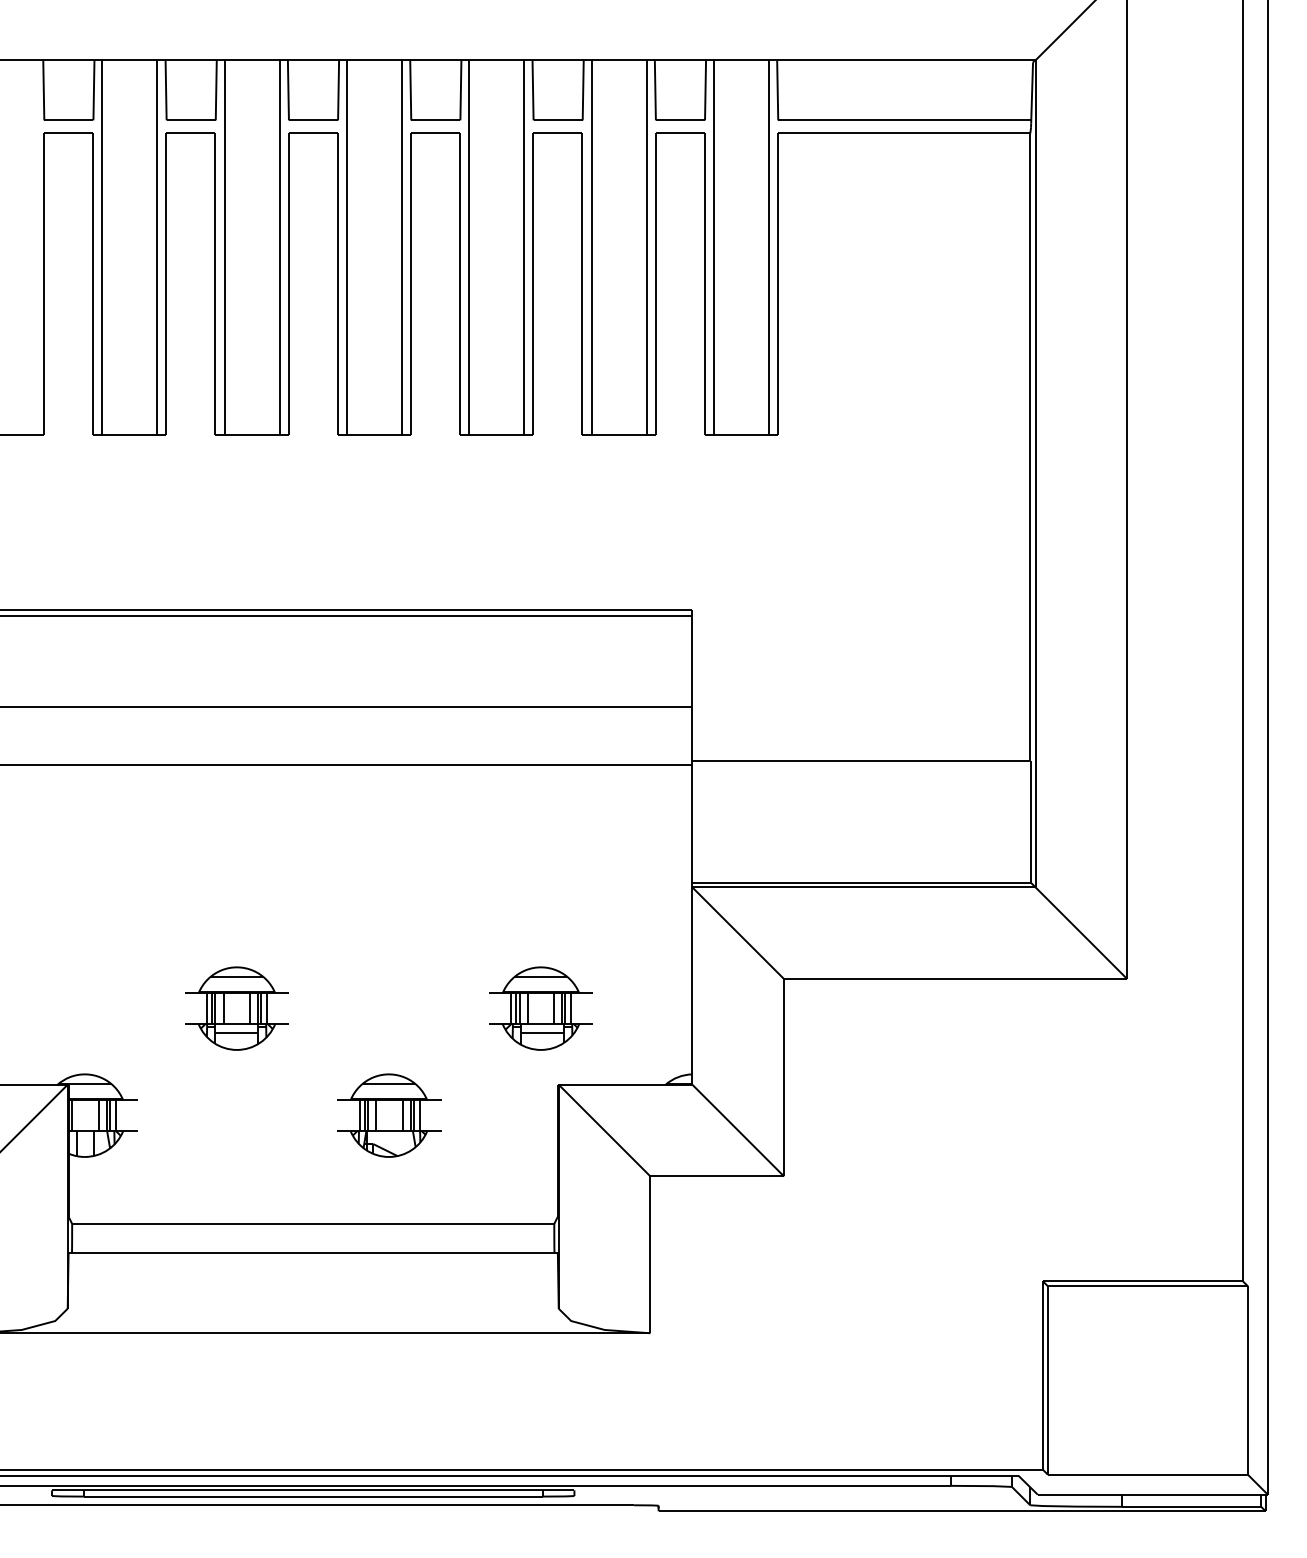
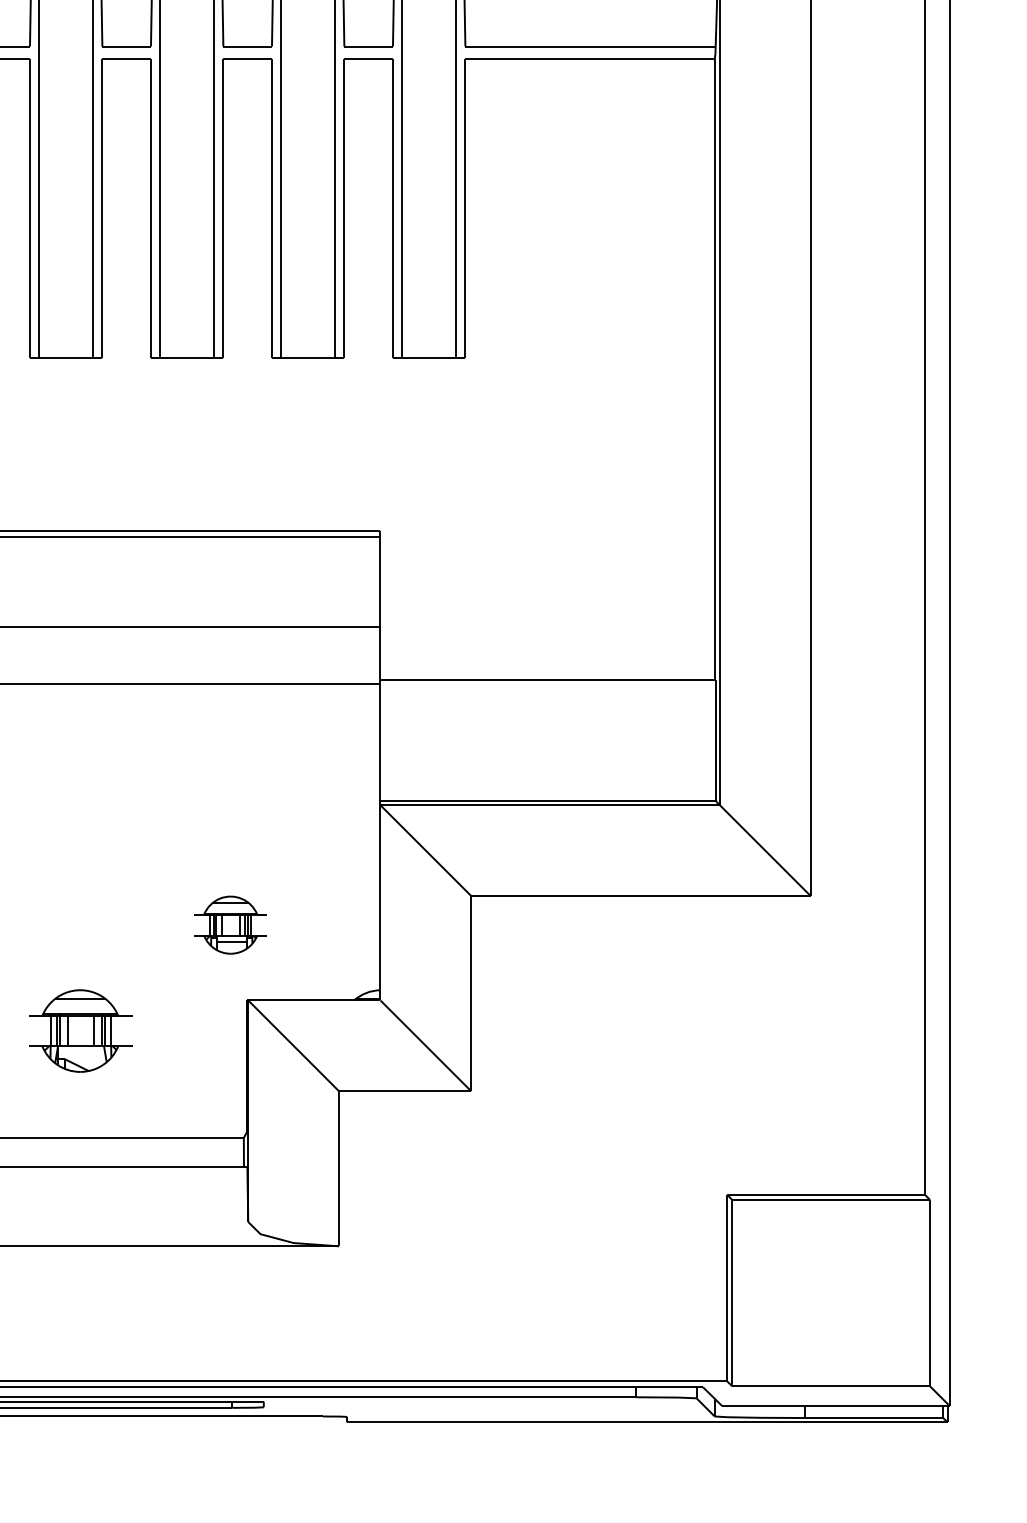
part: (540, 1008) -> (230, 925), size x0.7

